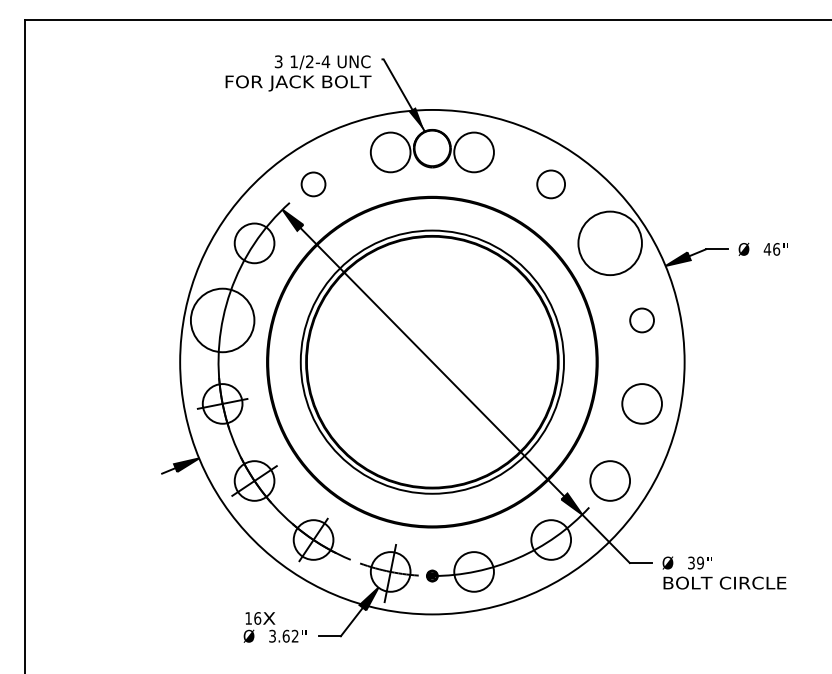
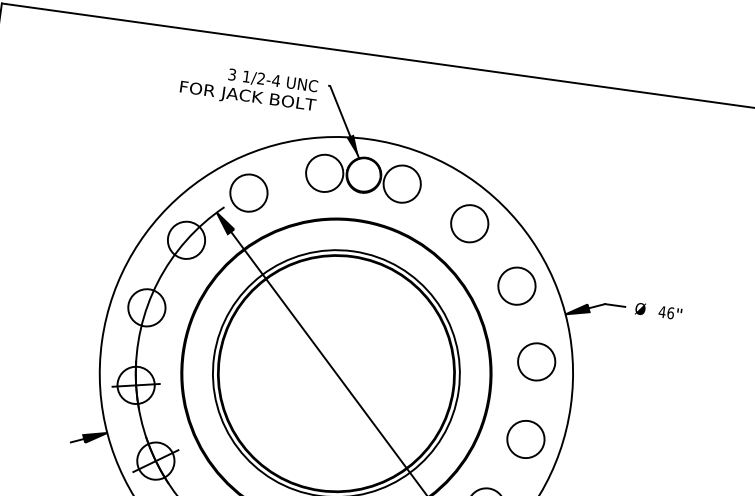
circle: (313, 184) -> (248, 193), size x1.67
circle: (550, 184) -> (469, 223), size x1.43
circle: (610, 243) -> (517, 286), size x0.62
circle: (222, 320) -> (146, 307), size x0.62
circle: (641, 320) -> (536, 361), size x1.67

